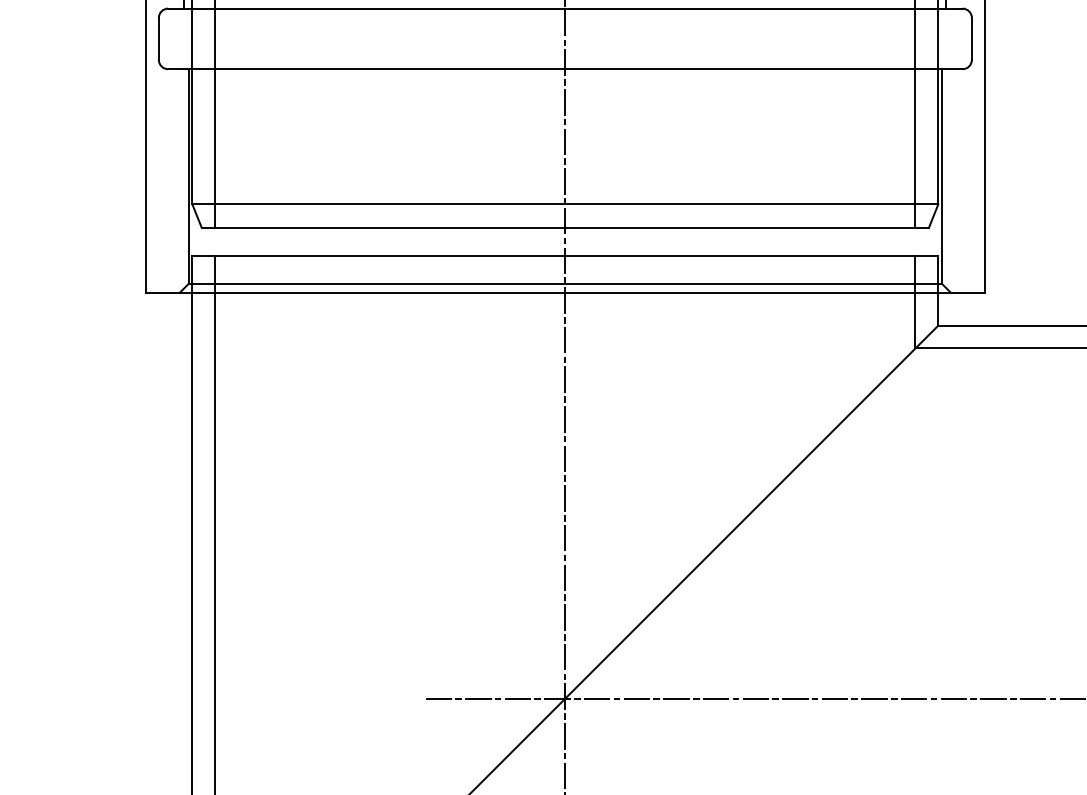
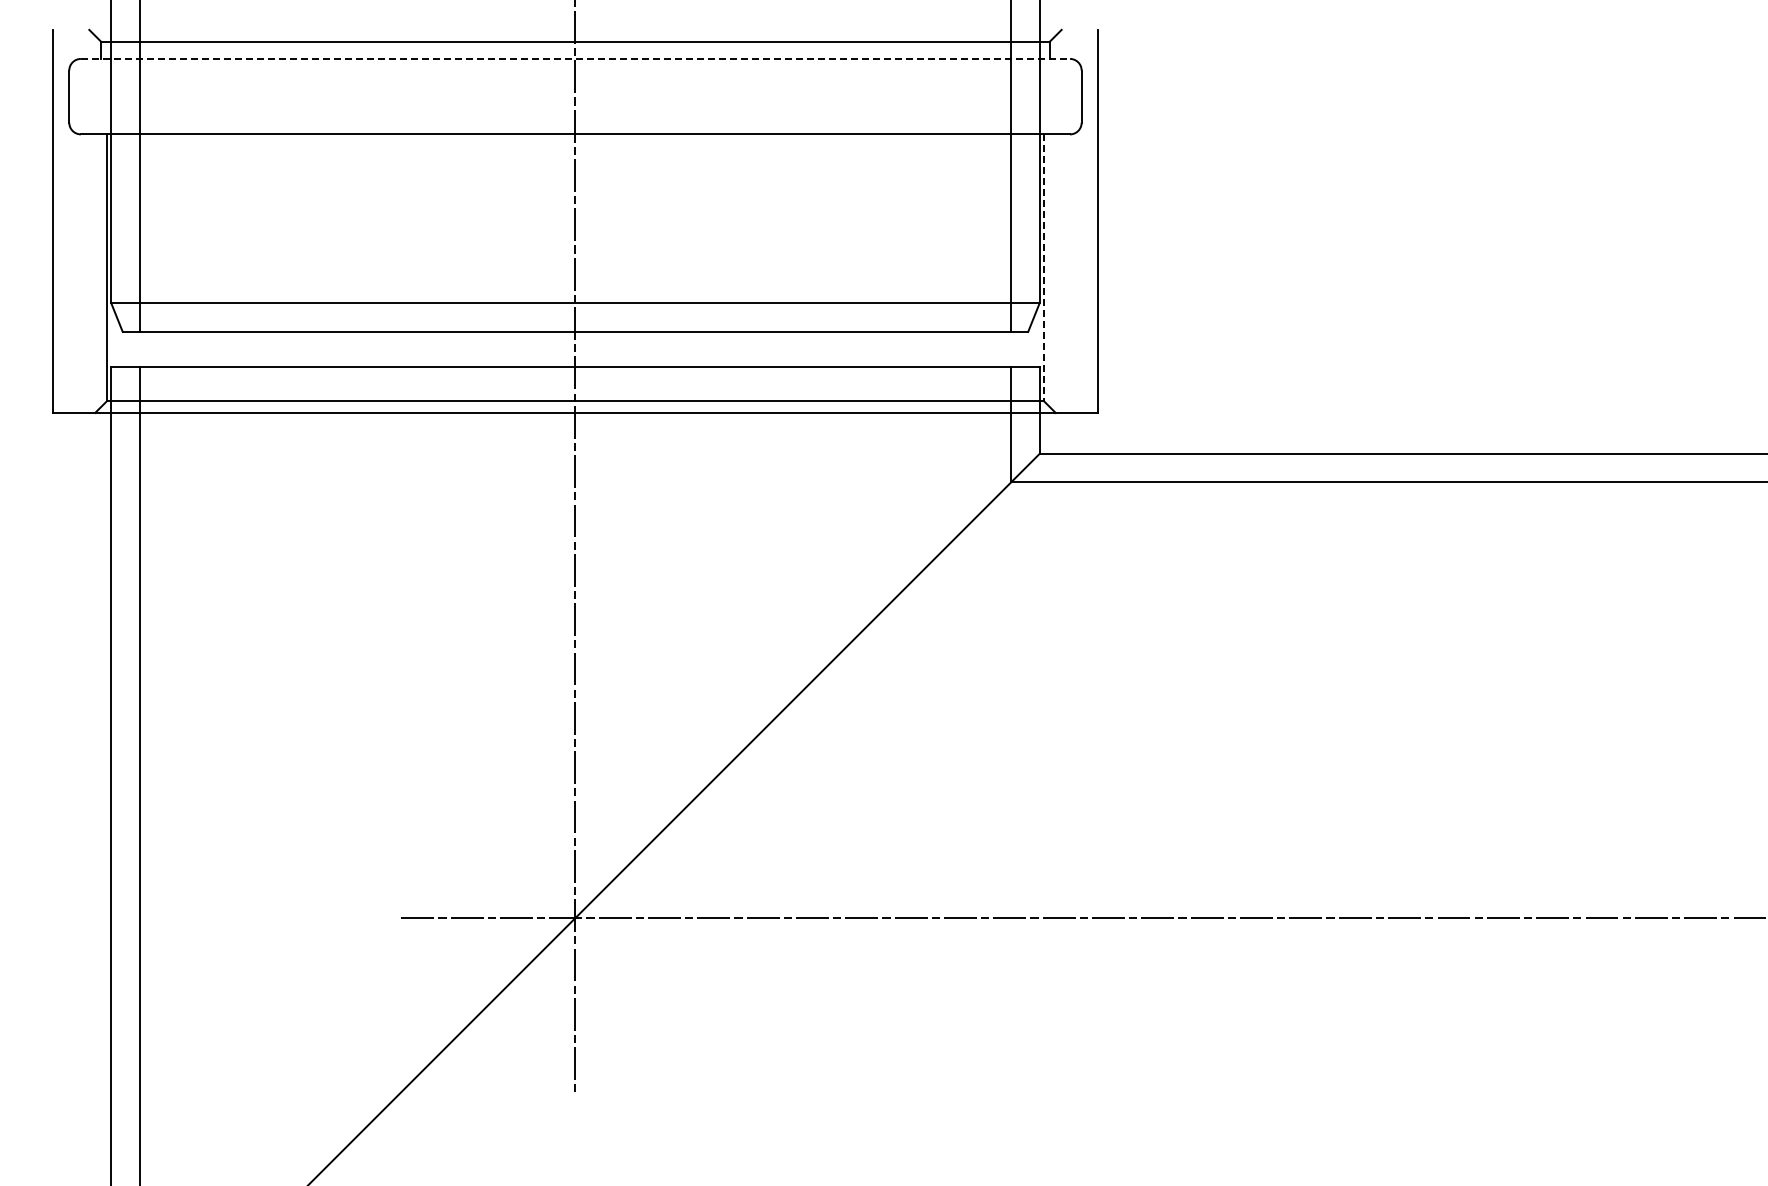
line: (565, 8) -> (575, 58), solid -> dashed
line: (942, 176) -> (1044, 267), solid -> dashed

